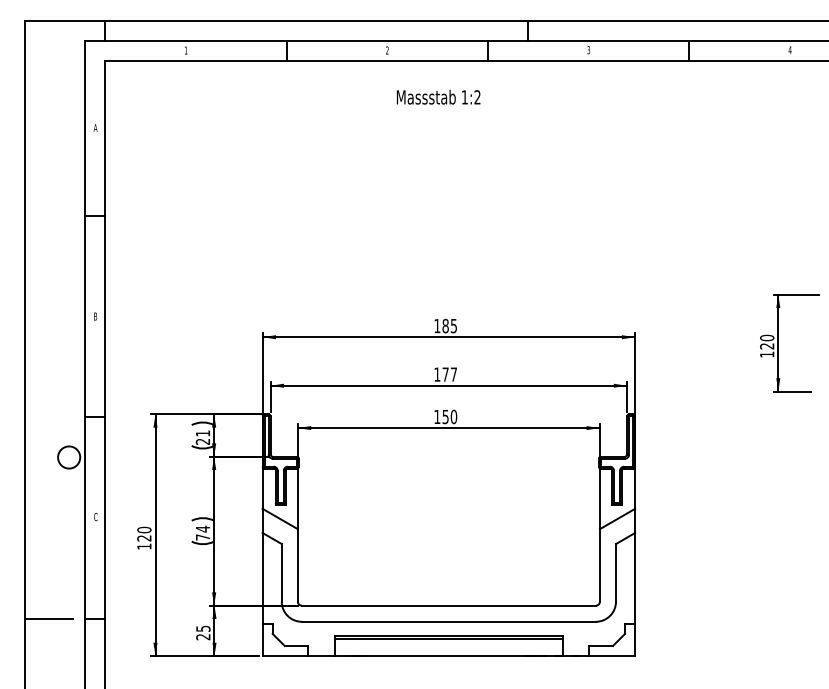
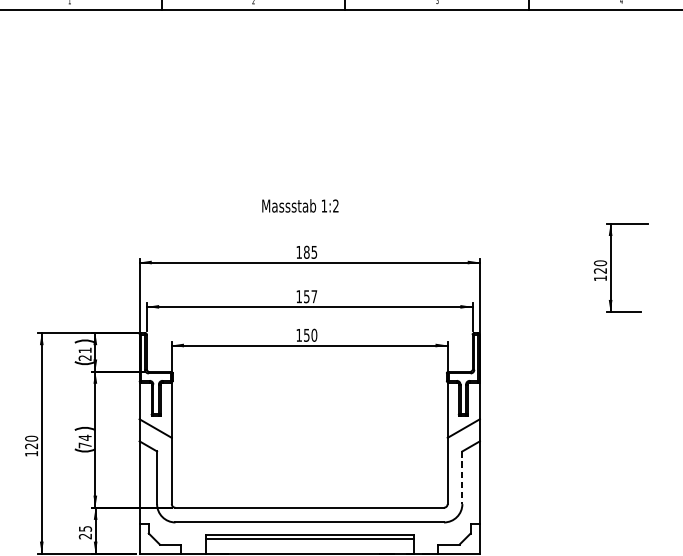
text: (438, 96) -> (300, 205), moved
text: (445, 374) -> (306, 296), 177 -> 157
line: (616, 572) -> (462, 477), solid -> dashed

